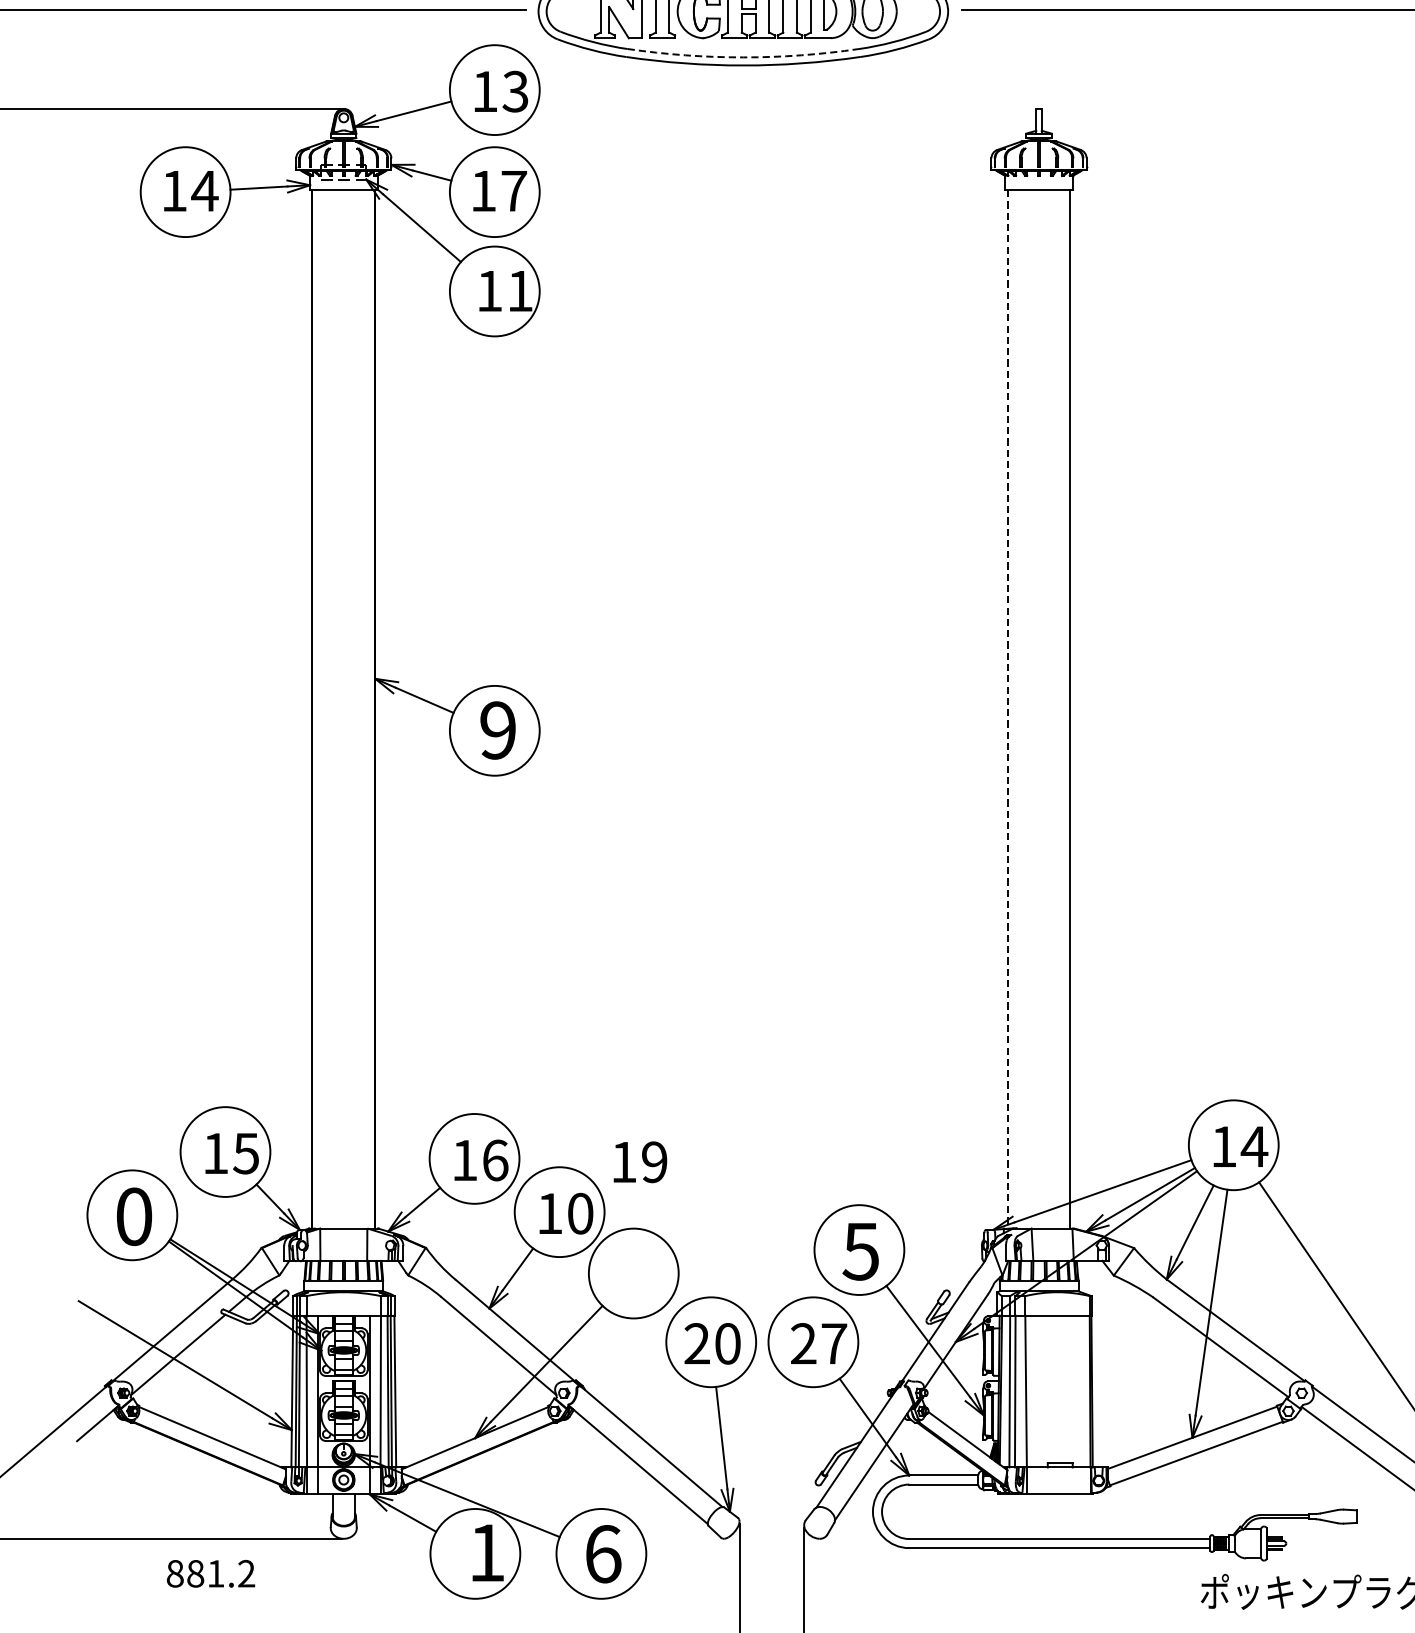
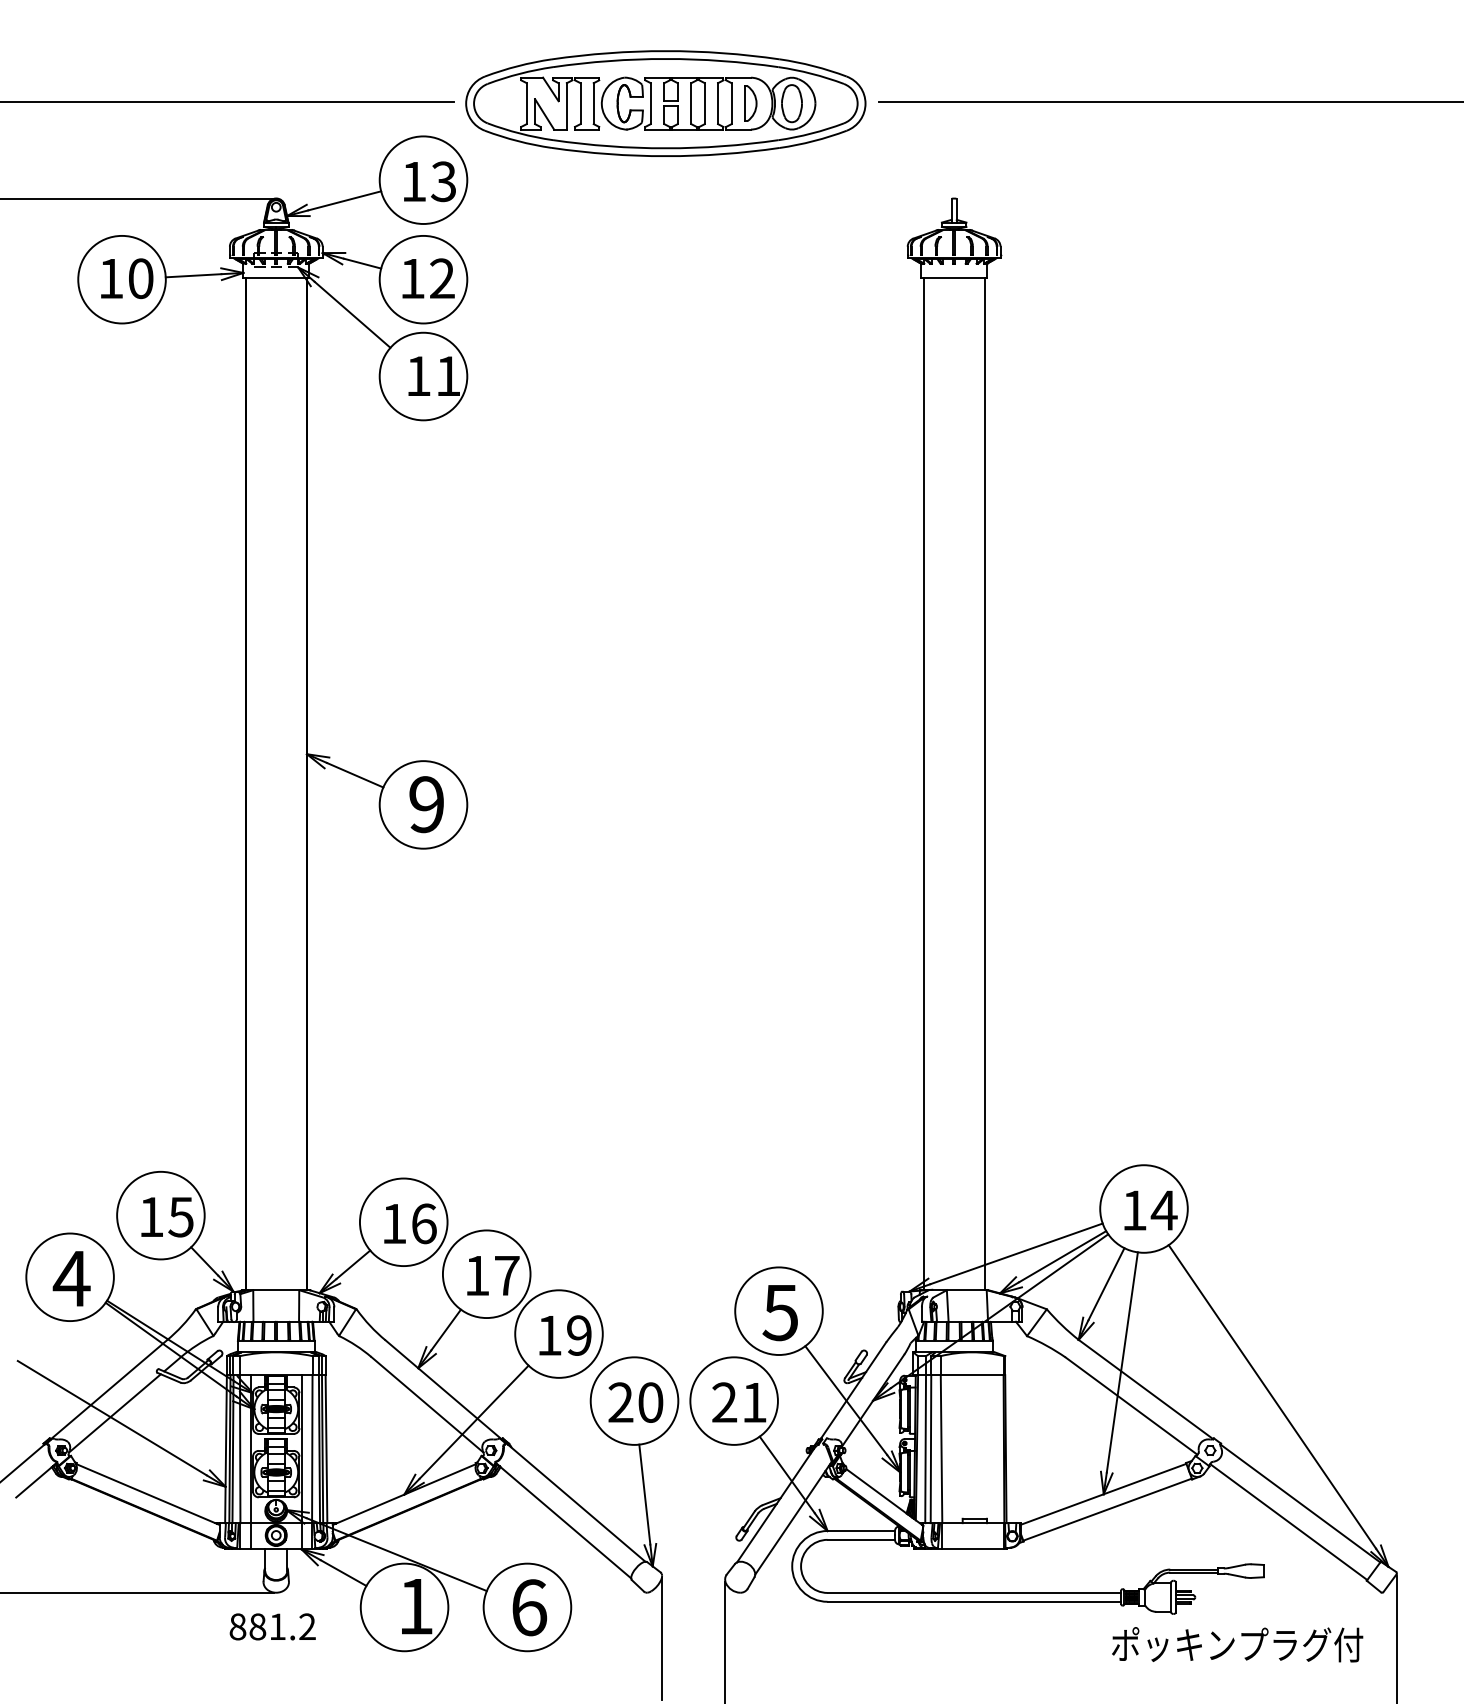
arc: (742, 57) -> (665, 148), dashed -> solid
text: (204, 190) -> (140, 278), 14 -> 10
text: (514, 190) -> (442, 278), 17 -> 12
line: (1007, 709) -> (923, 784), dashed -> solid
text: (640, 1162) -> (565, 1335), moved
text: (580, 1213) -> (507, 1275), 10 -> 17
text: (133, 1216) -> (71, 1278), 0 -> 4
text: (834, 1343) -> (754, 1402), 27 -> 21
text: (210, 1573) -> (272, 1626), moved

